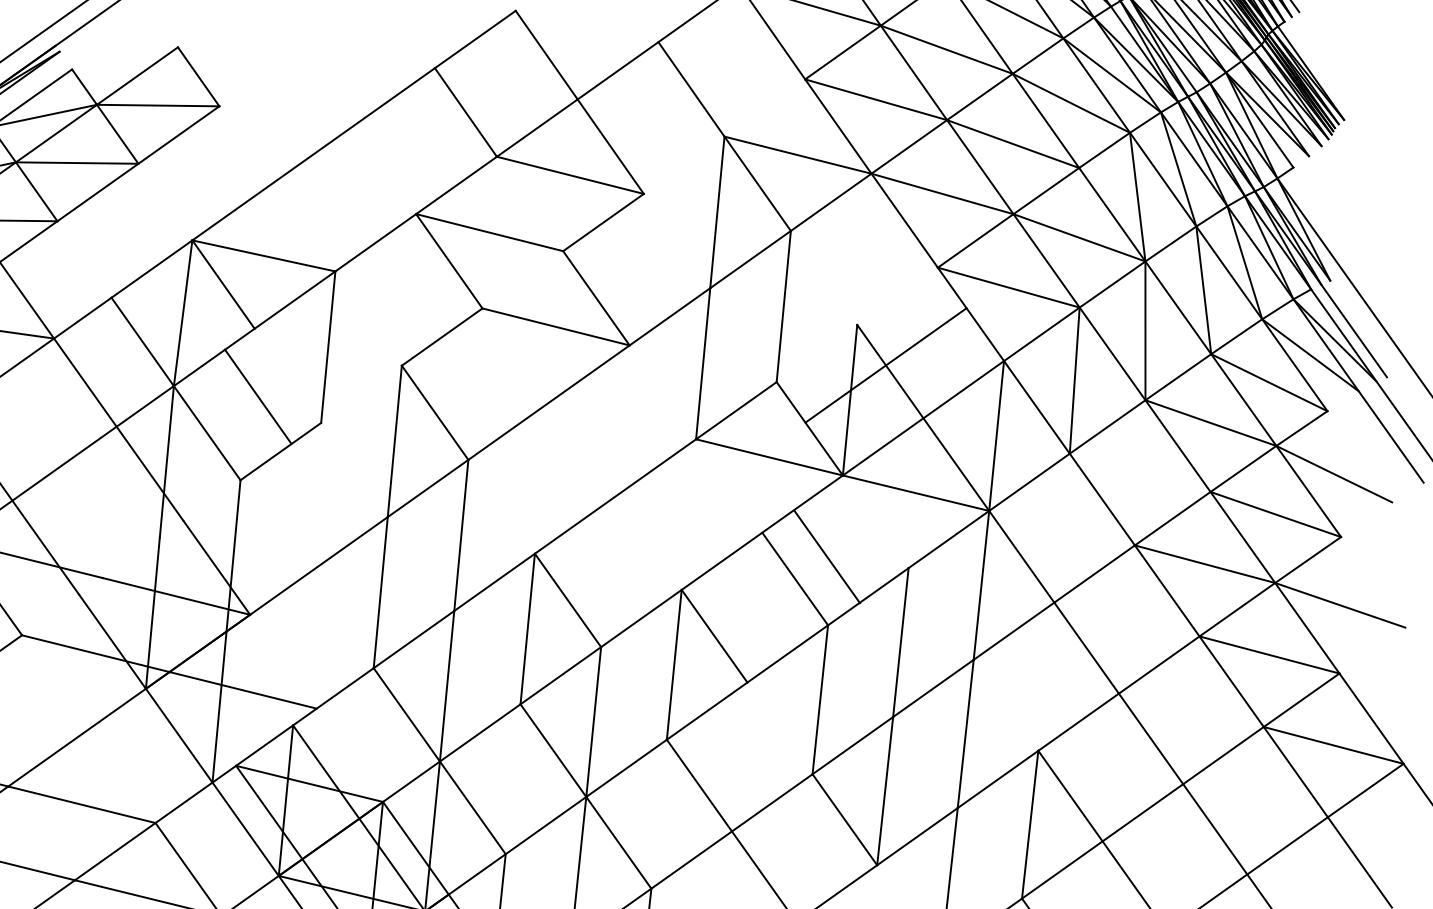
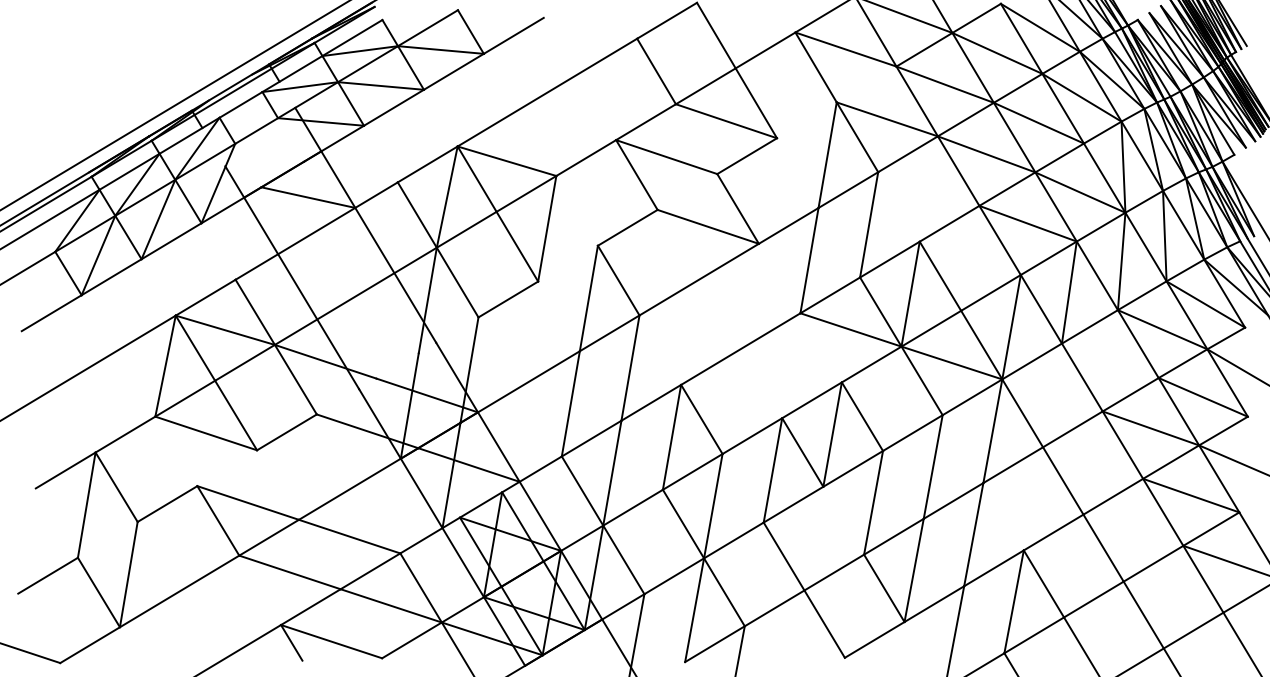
line: (731, 60) -> (845, 49), added
line: (259, 77) -> (513, 35), added
line: (885, 365) -> (919, 241), moved
line: (258, 396) -> (517, 246), moved
line: (826, 556) -> (921, 380), moved
line: (754, 607) -> (832, 434), added
line: (316, 708) -> (519, 481), added

